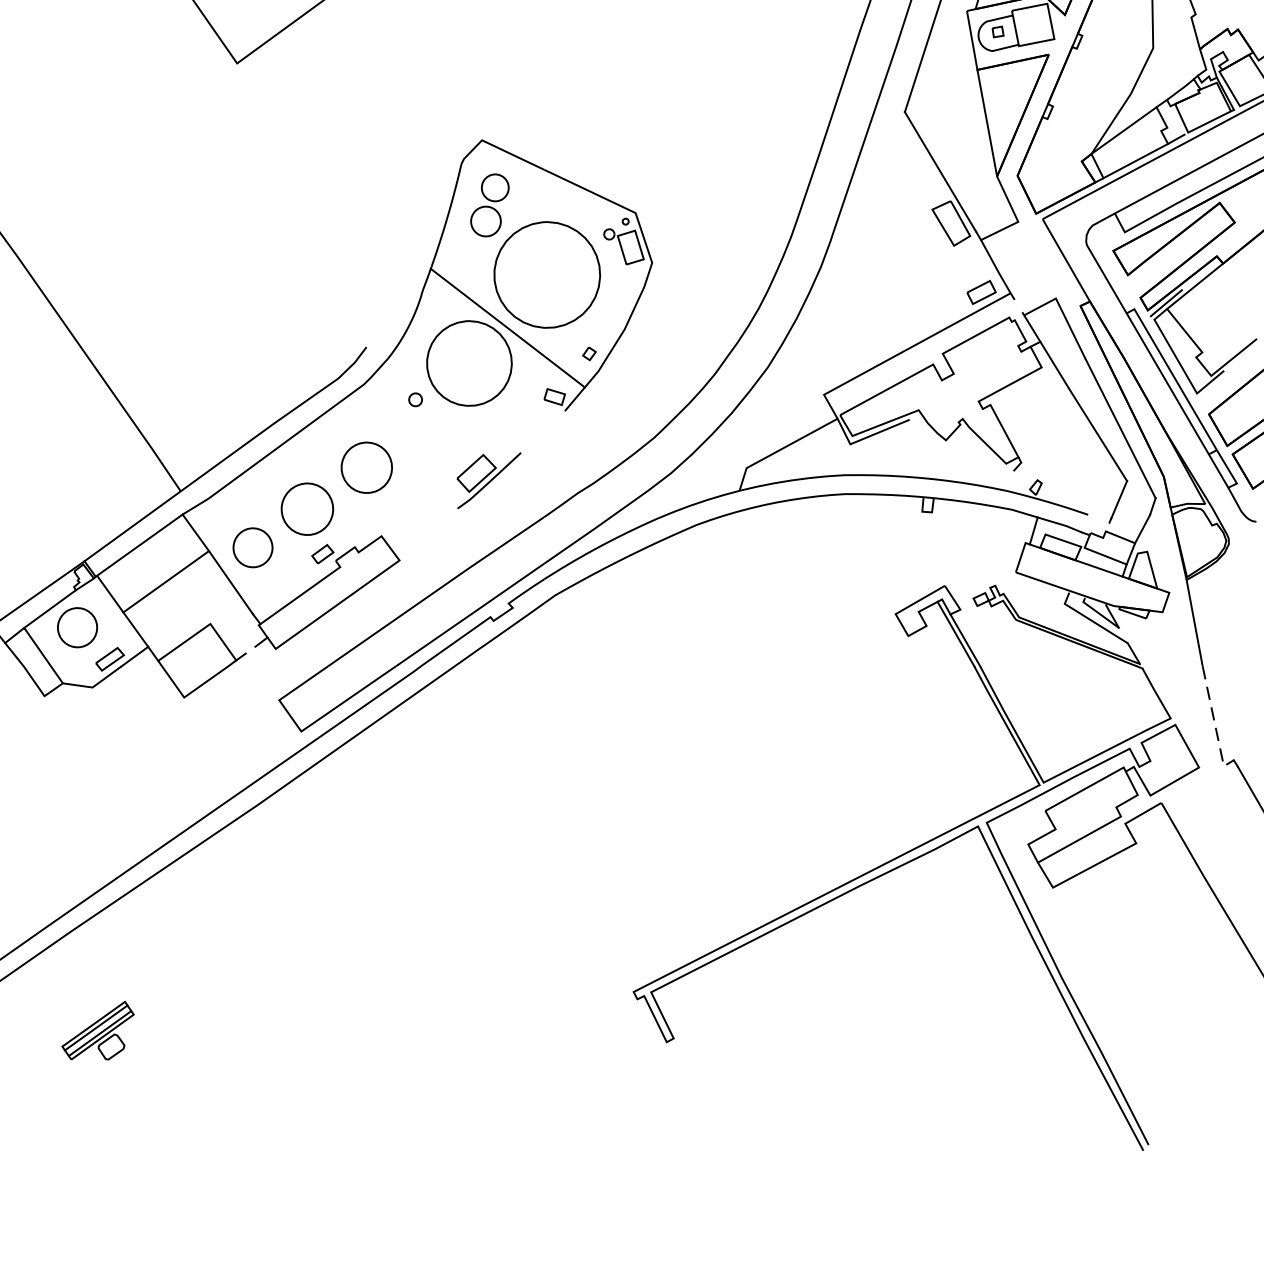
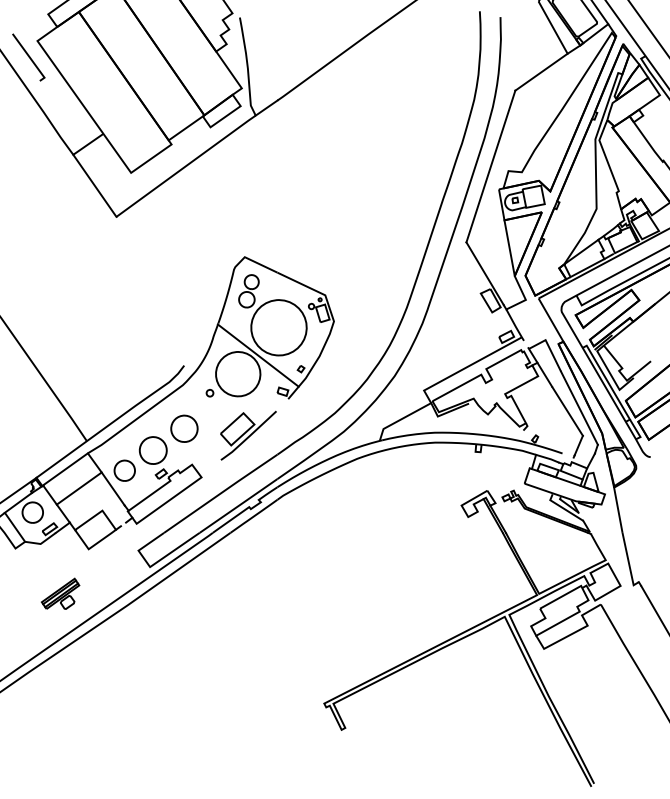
part: (489, 480) -> (248, 435), size x1.67
line: (1214, 722) -> (628, 562), dashed -> solid
part: (97, 1029) -> (60, 593), moved

